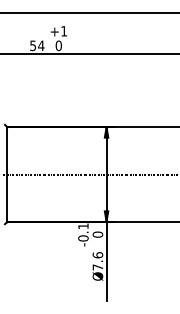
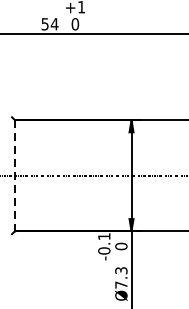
line: (7, 175) -> (14, 176), solid -> dashed
text: (97, 255) -> (120, 271), Ø7.6 -> Ø7.3

